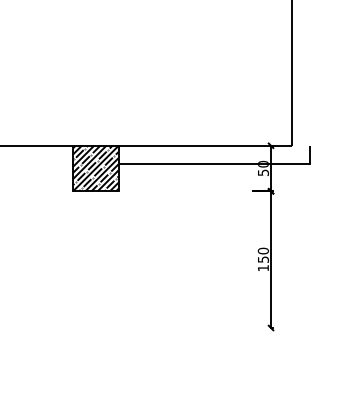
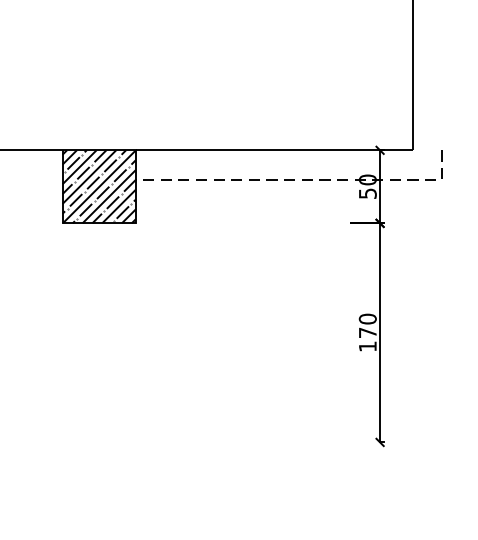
line: (224, 164) -> (305, 180), solid -> dashed
text: (263, 259) -> (368, 332), 150 -> 170

